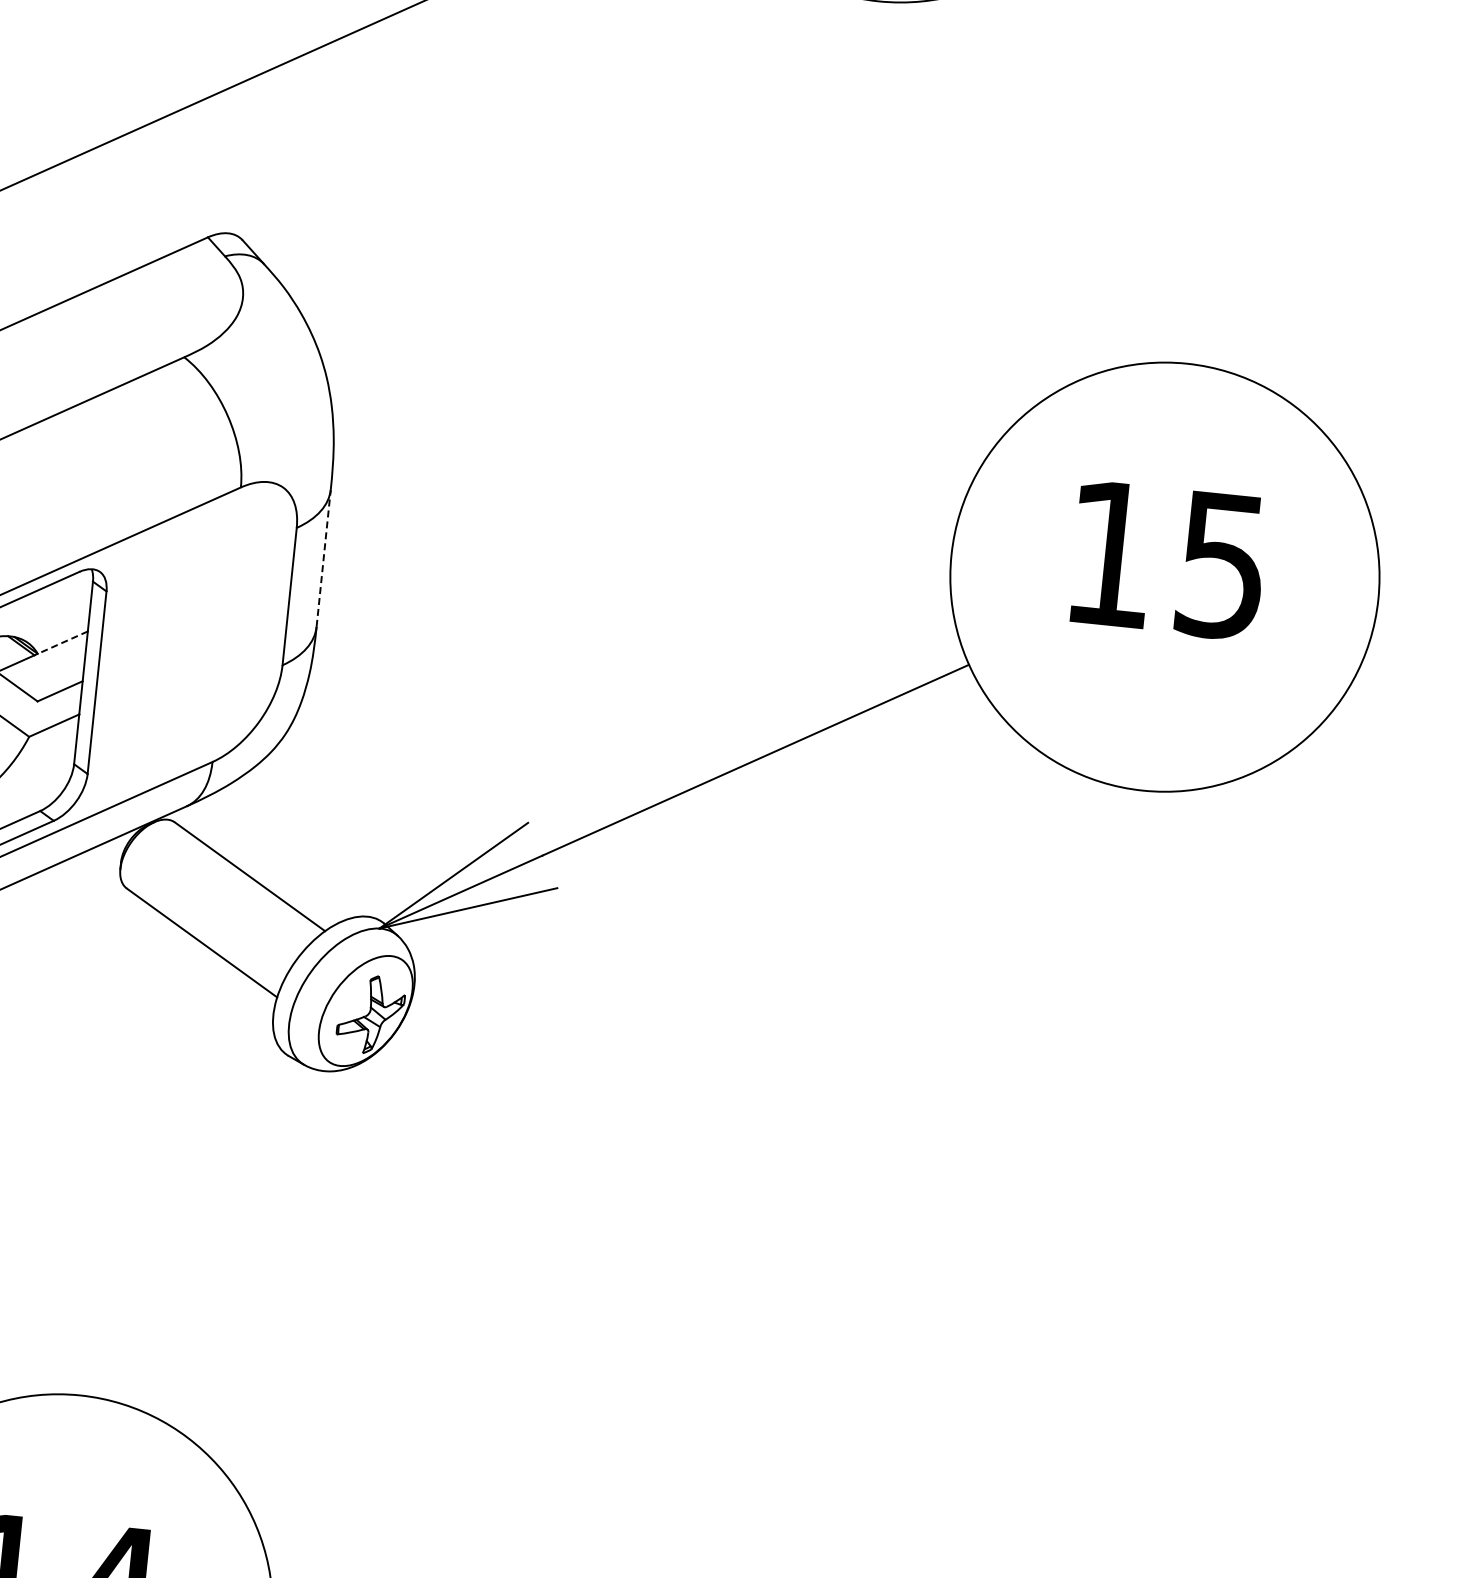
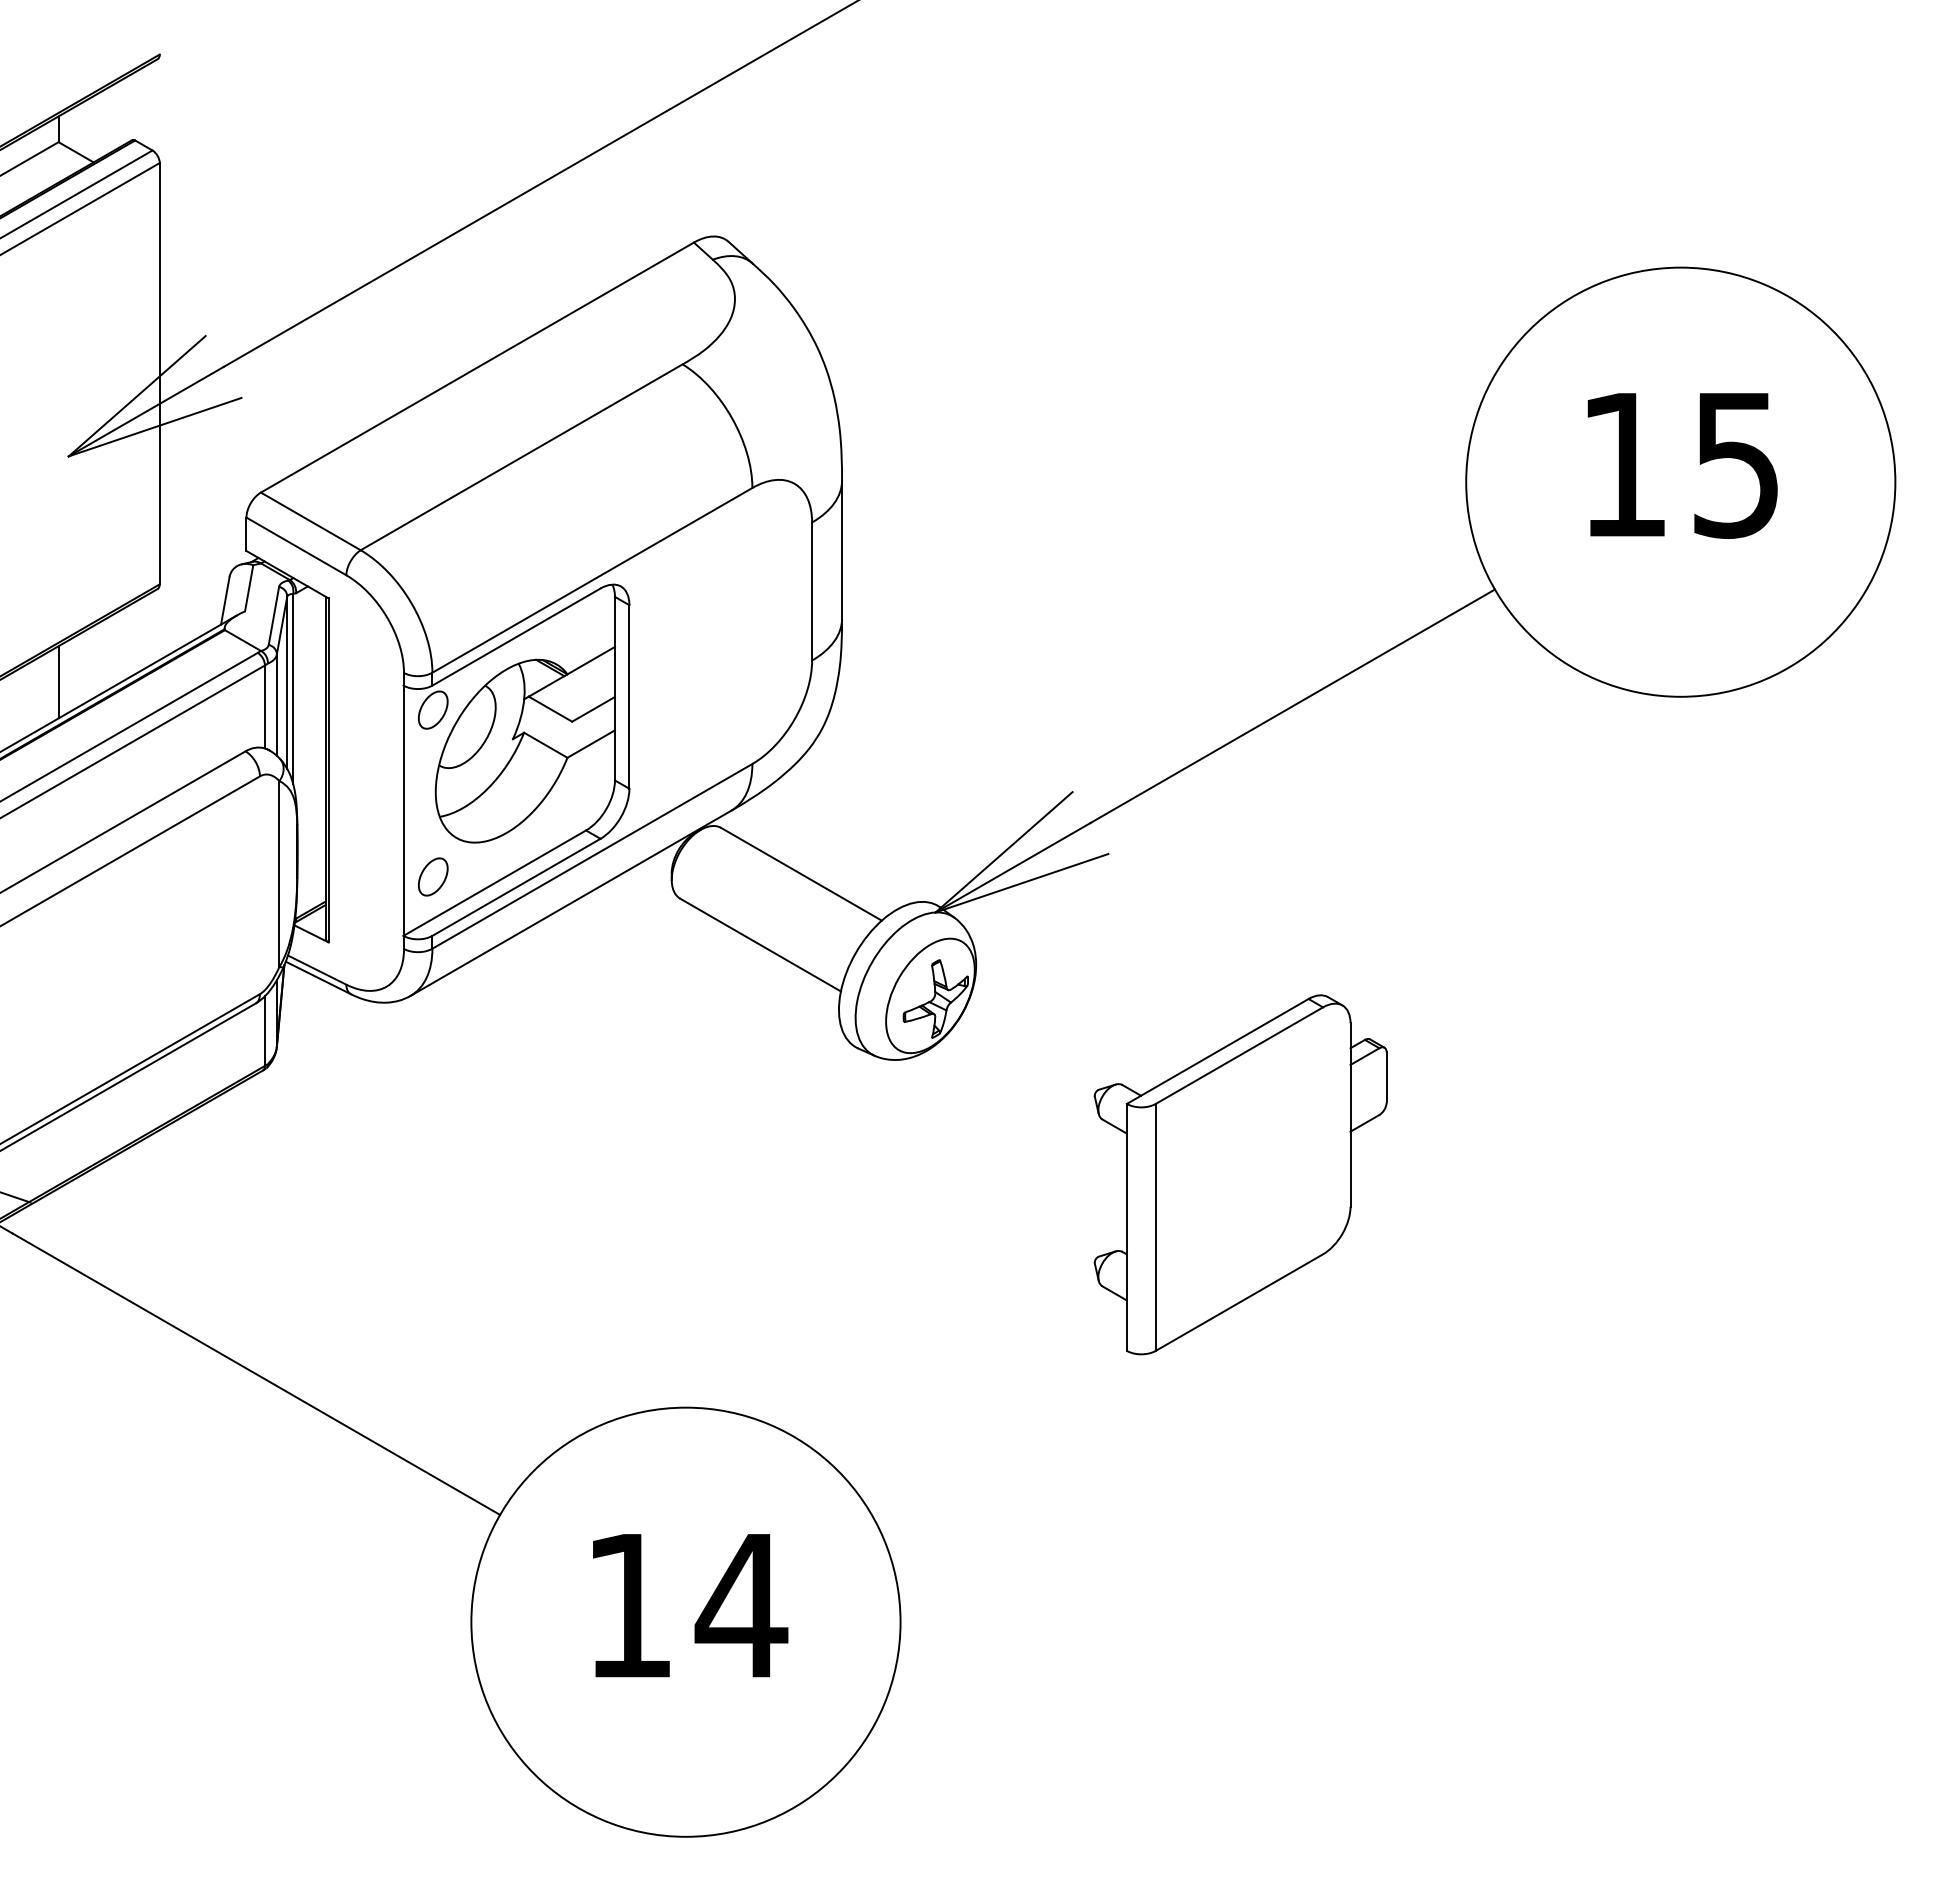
line: (324, 557) -> (842, 549), dashed -> solid
line: (62, 642) -> (590, 660), dashed -> solid
part: (655, 1220) -> (1240, 1174), added

